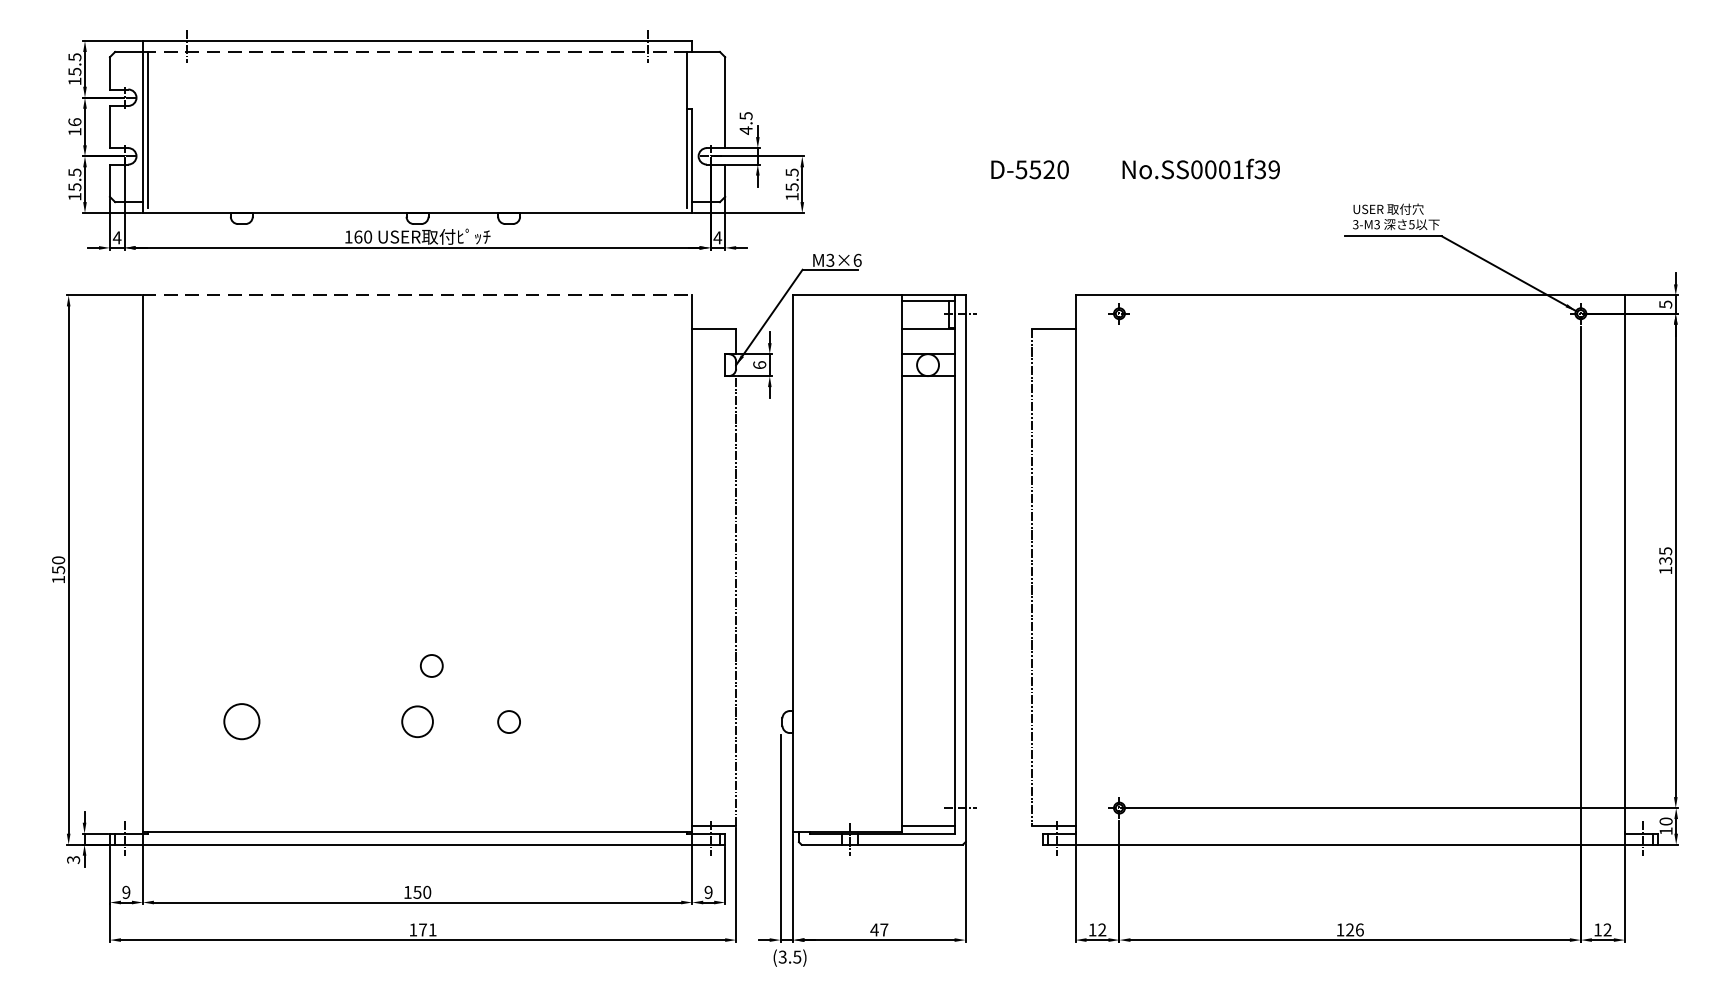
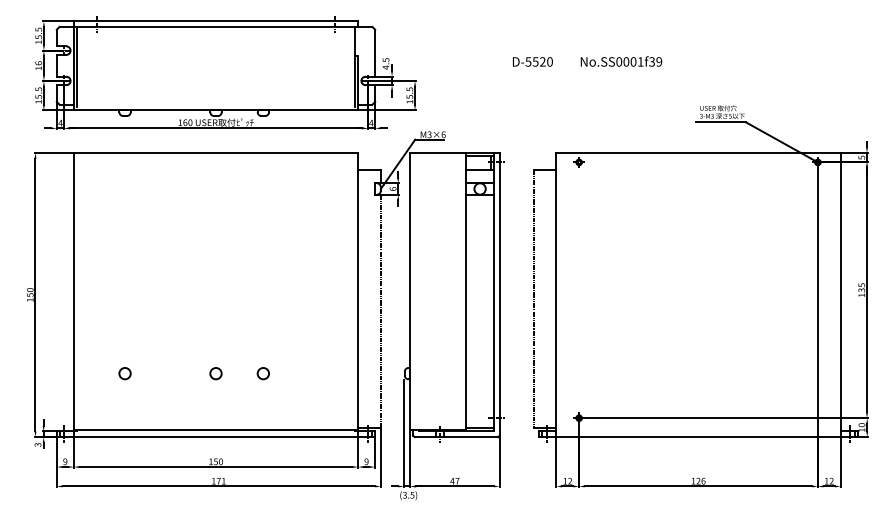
line: (414, 51) -> (214, 26), dashed -> solid
text: (1135, 168) -> (587, 61), moved
line: (418, 294) -> (216, 152), dashed -> solid
circle: (430, 665) -> (222, 344), removed
circle: (240, 721) -> (124, 373), size x0.62
circle: (416, 721) -> (215, 373), size x0.71

